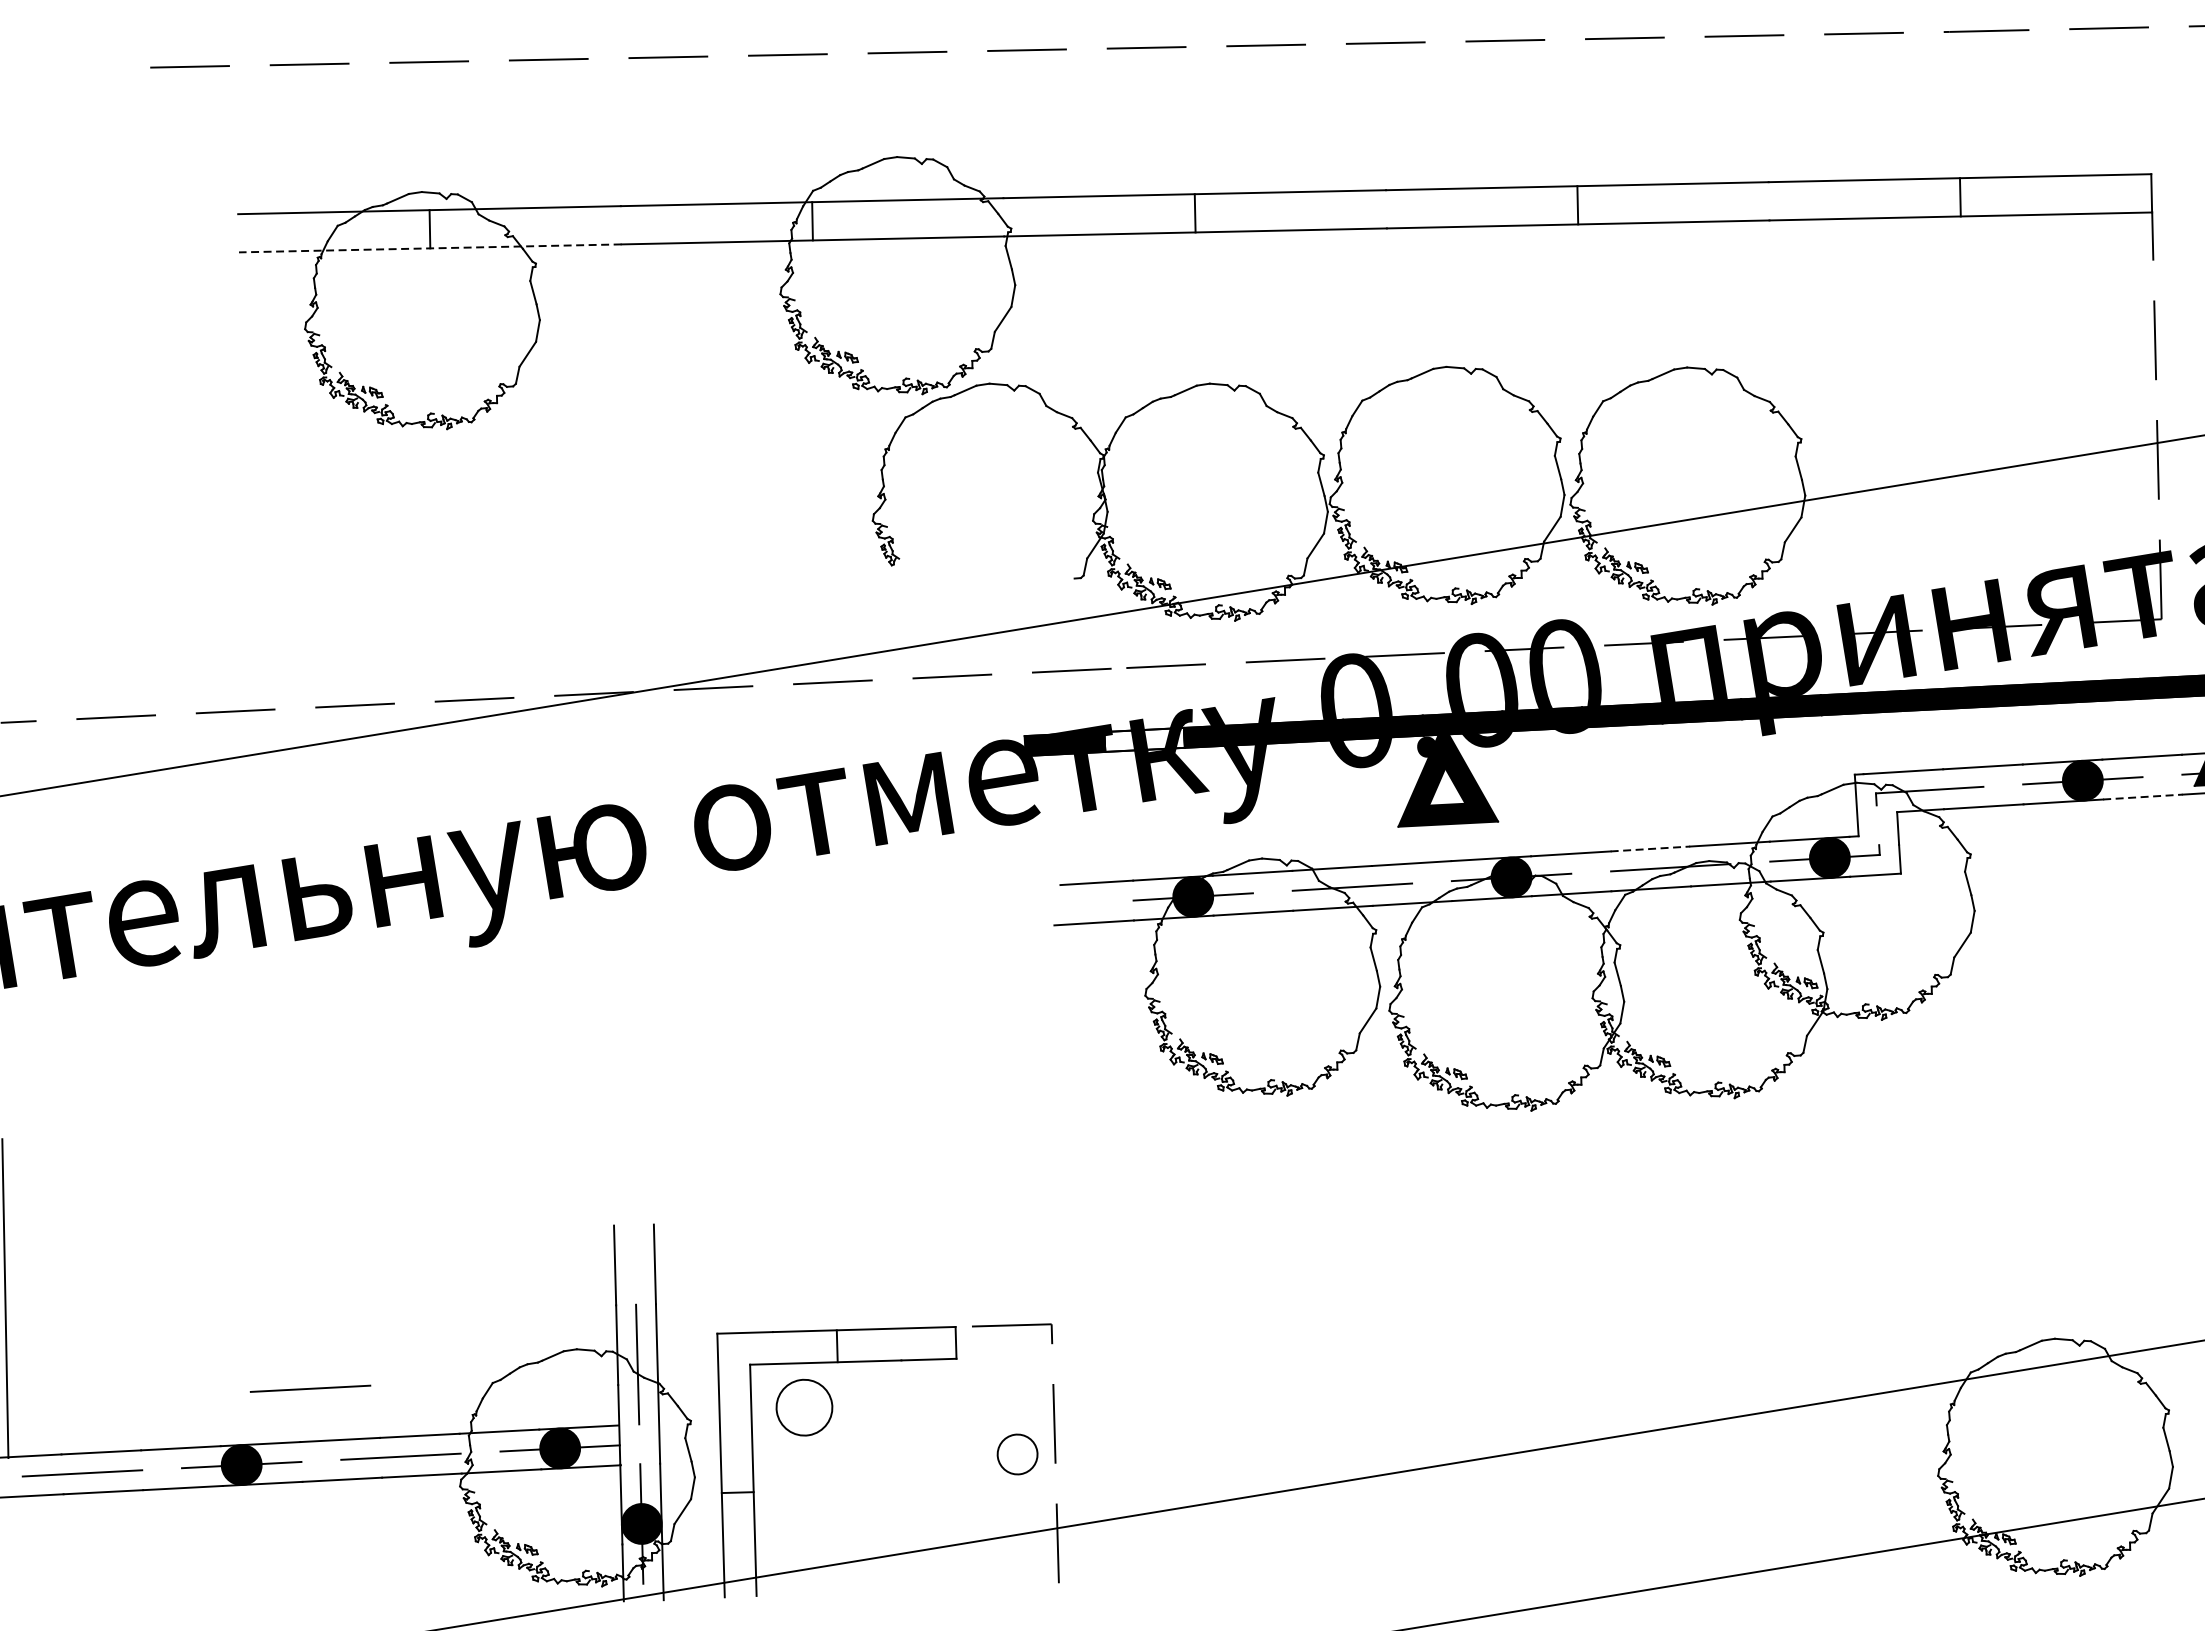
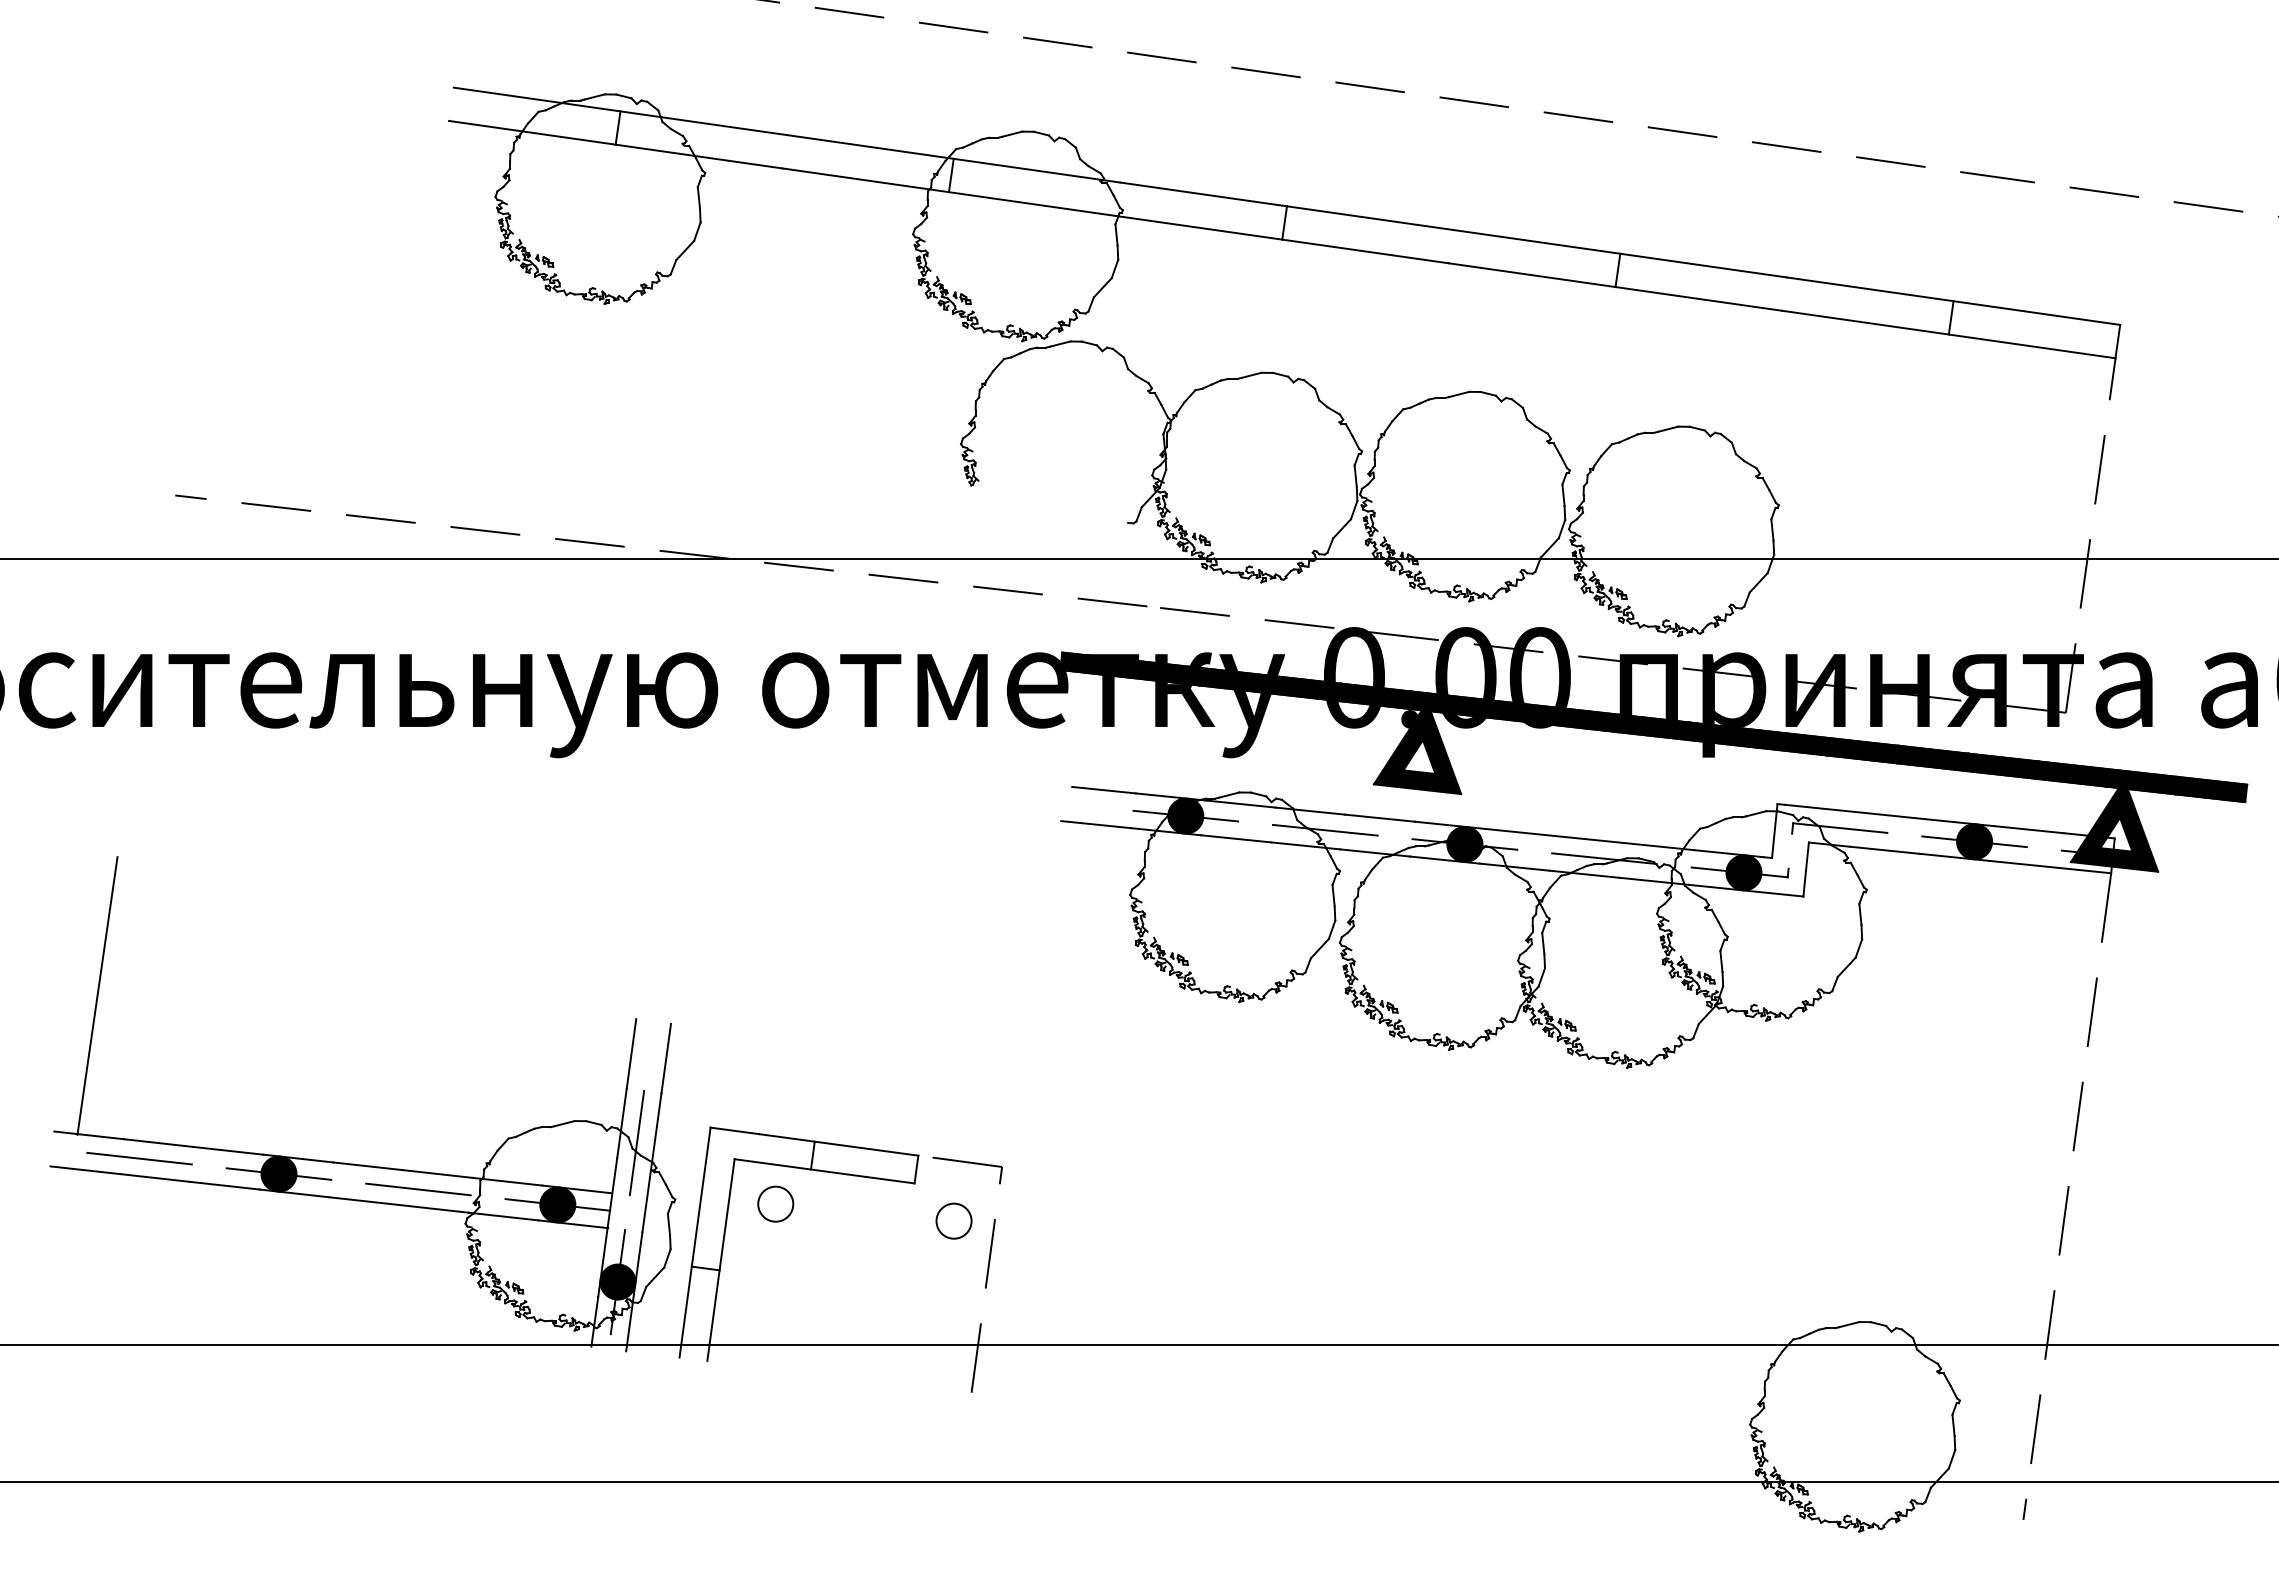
line: (430, 248) -> (615, 144), dashed -> solid
fill: (1144, 739) -> (1165, 672), added
line: (2143, 797) -> (2024, 864), dashed -> solid
line: (1650, 848) -> (1589, 839), dashed -> solid
line: (310, 1388) -> (349, 1117), removed
circle: (804, 1406) -> (775, 1203), size x0.71
circle: (1016, 1453) -> (953, 1220), moved

